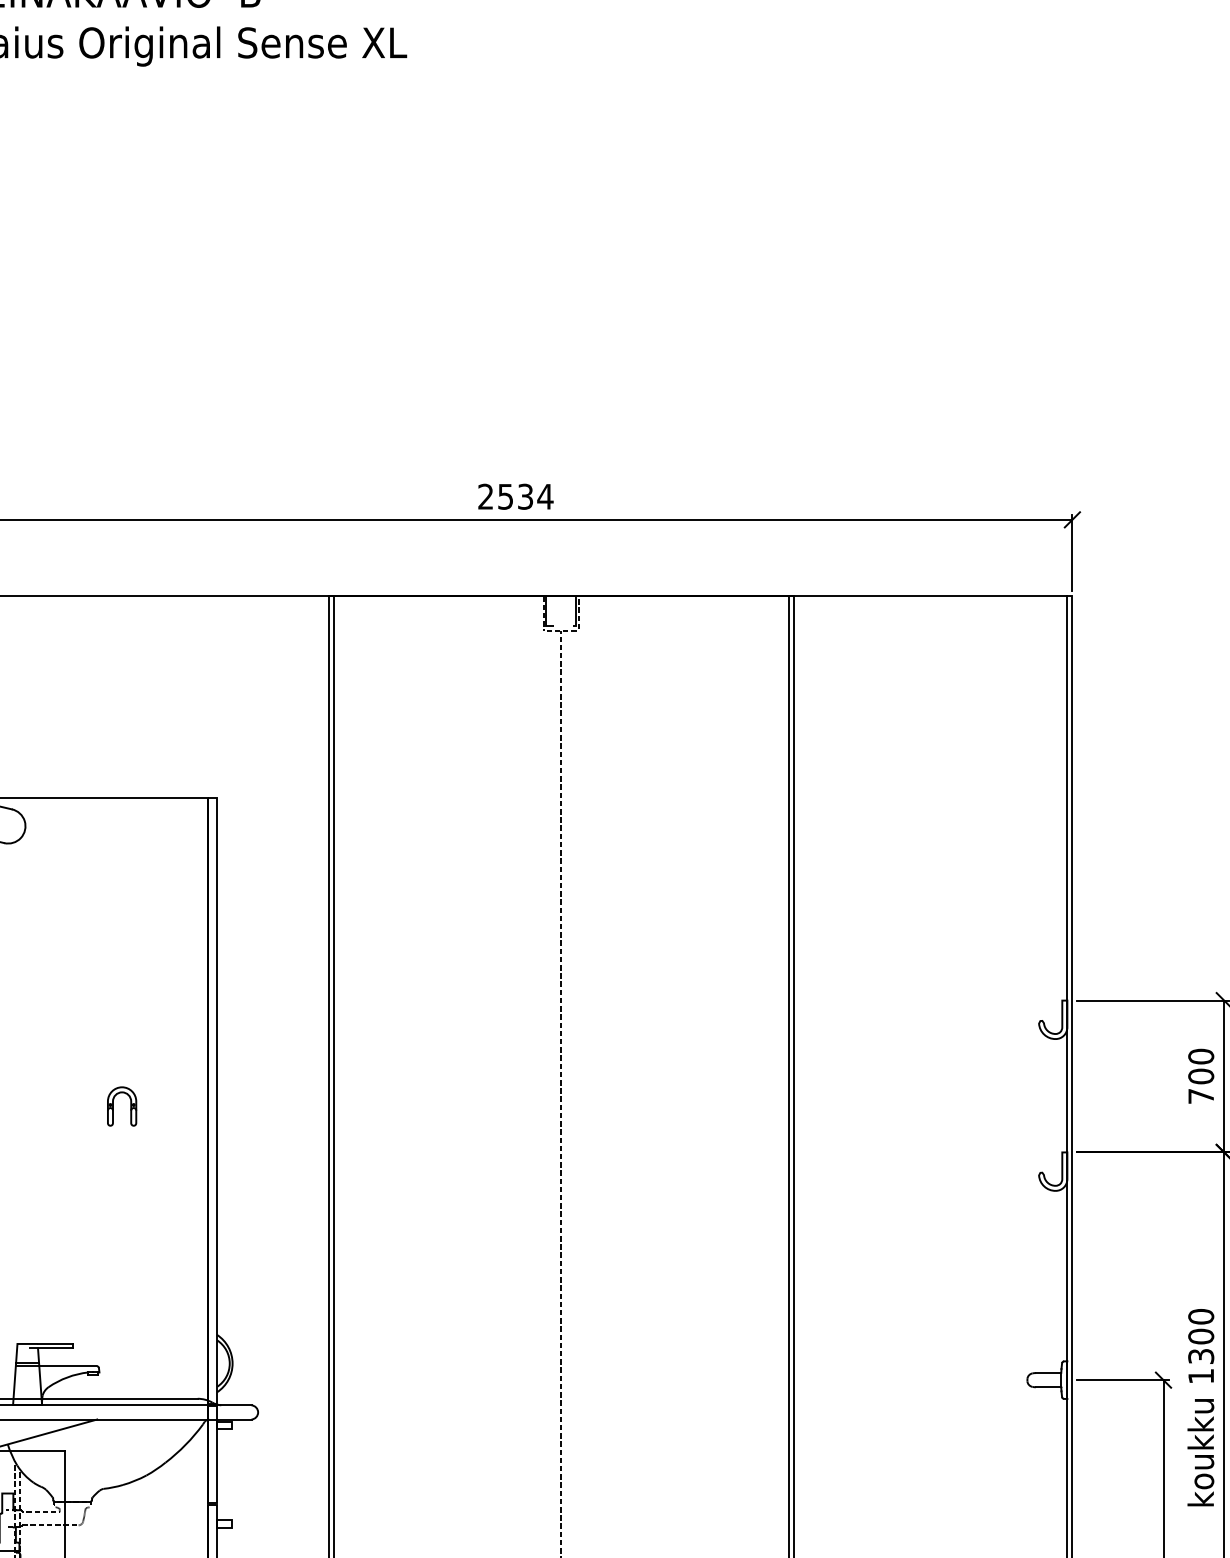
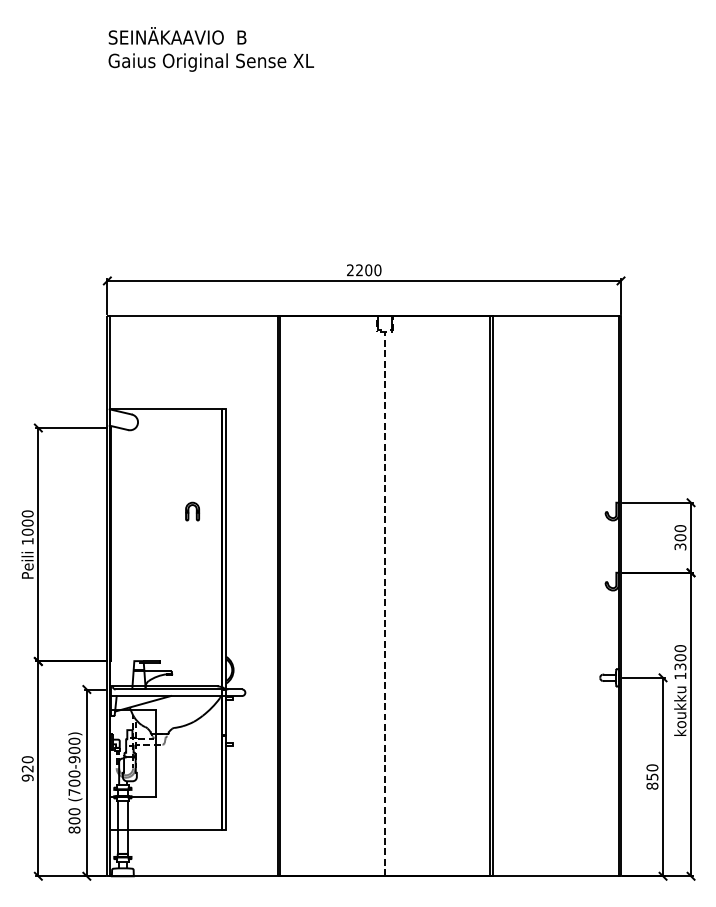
text: (525, 497) -> (368, 270), 2534 -> 2200
text: (1201, 1095) -> (680, 546), 700 -> 300
part: (121, 1106) -> (192, 511), moved

